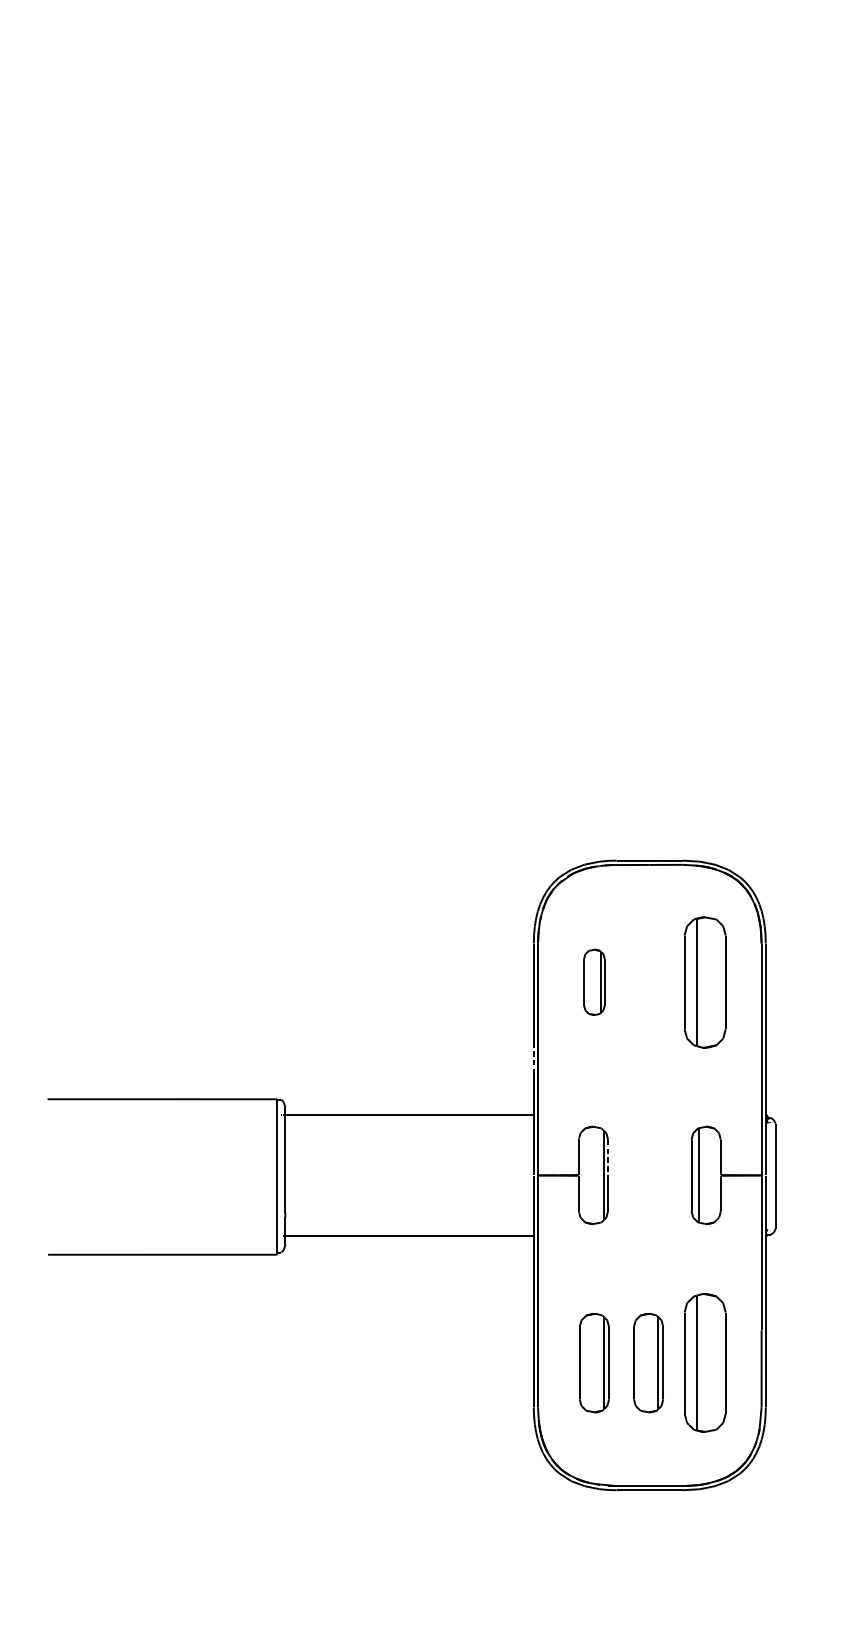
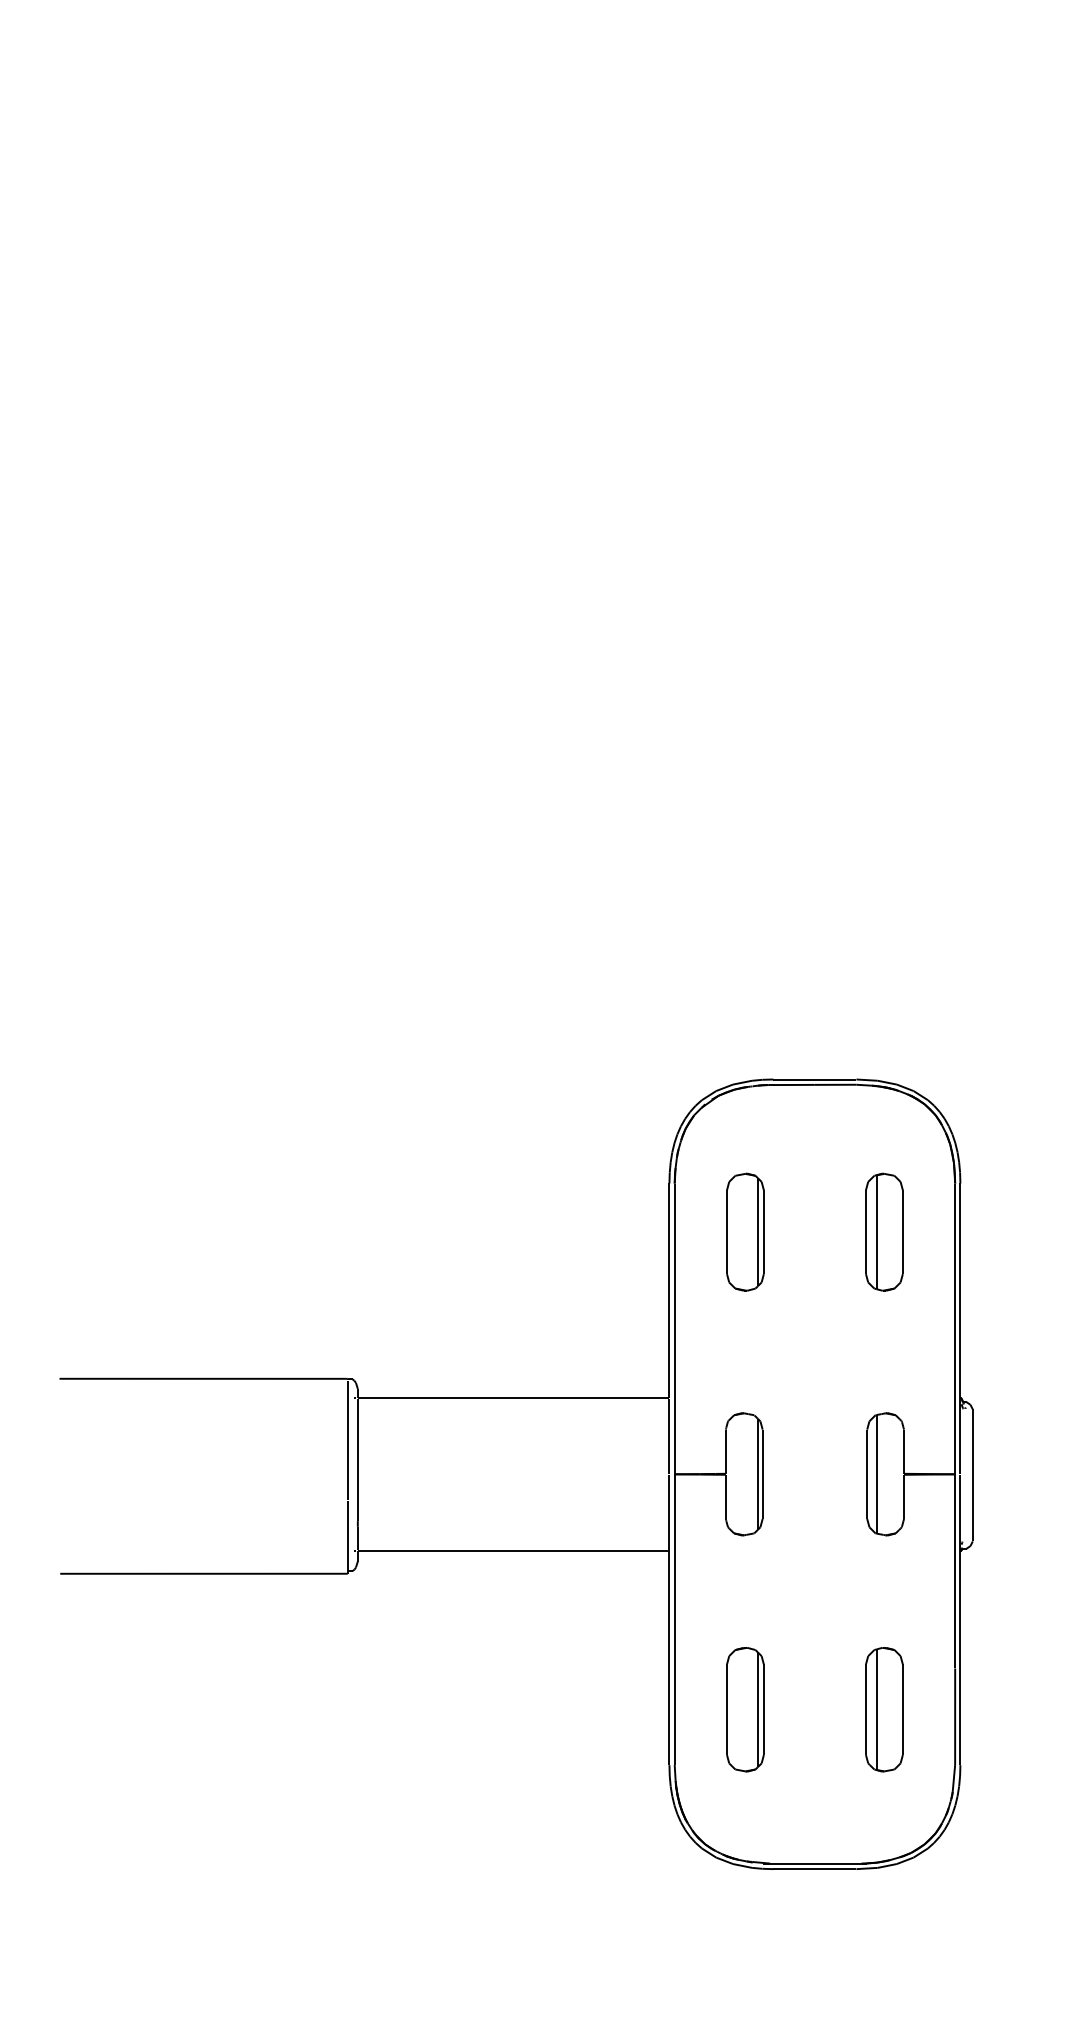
part: (594, 981) -> (745, 1231), size x1.43
part: (705, 981) -> (884, 1231), size x0.71
line: (533, 1057) -> (669, 1326), dashed -> solid
line: (608, 1158) -> (762, 1452), dashed -> solid
part: (648, 1362) -> (813, 1709), removed
part: (705, 1362) -> (884, 1709), size x0.71

